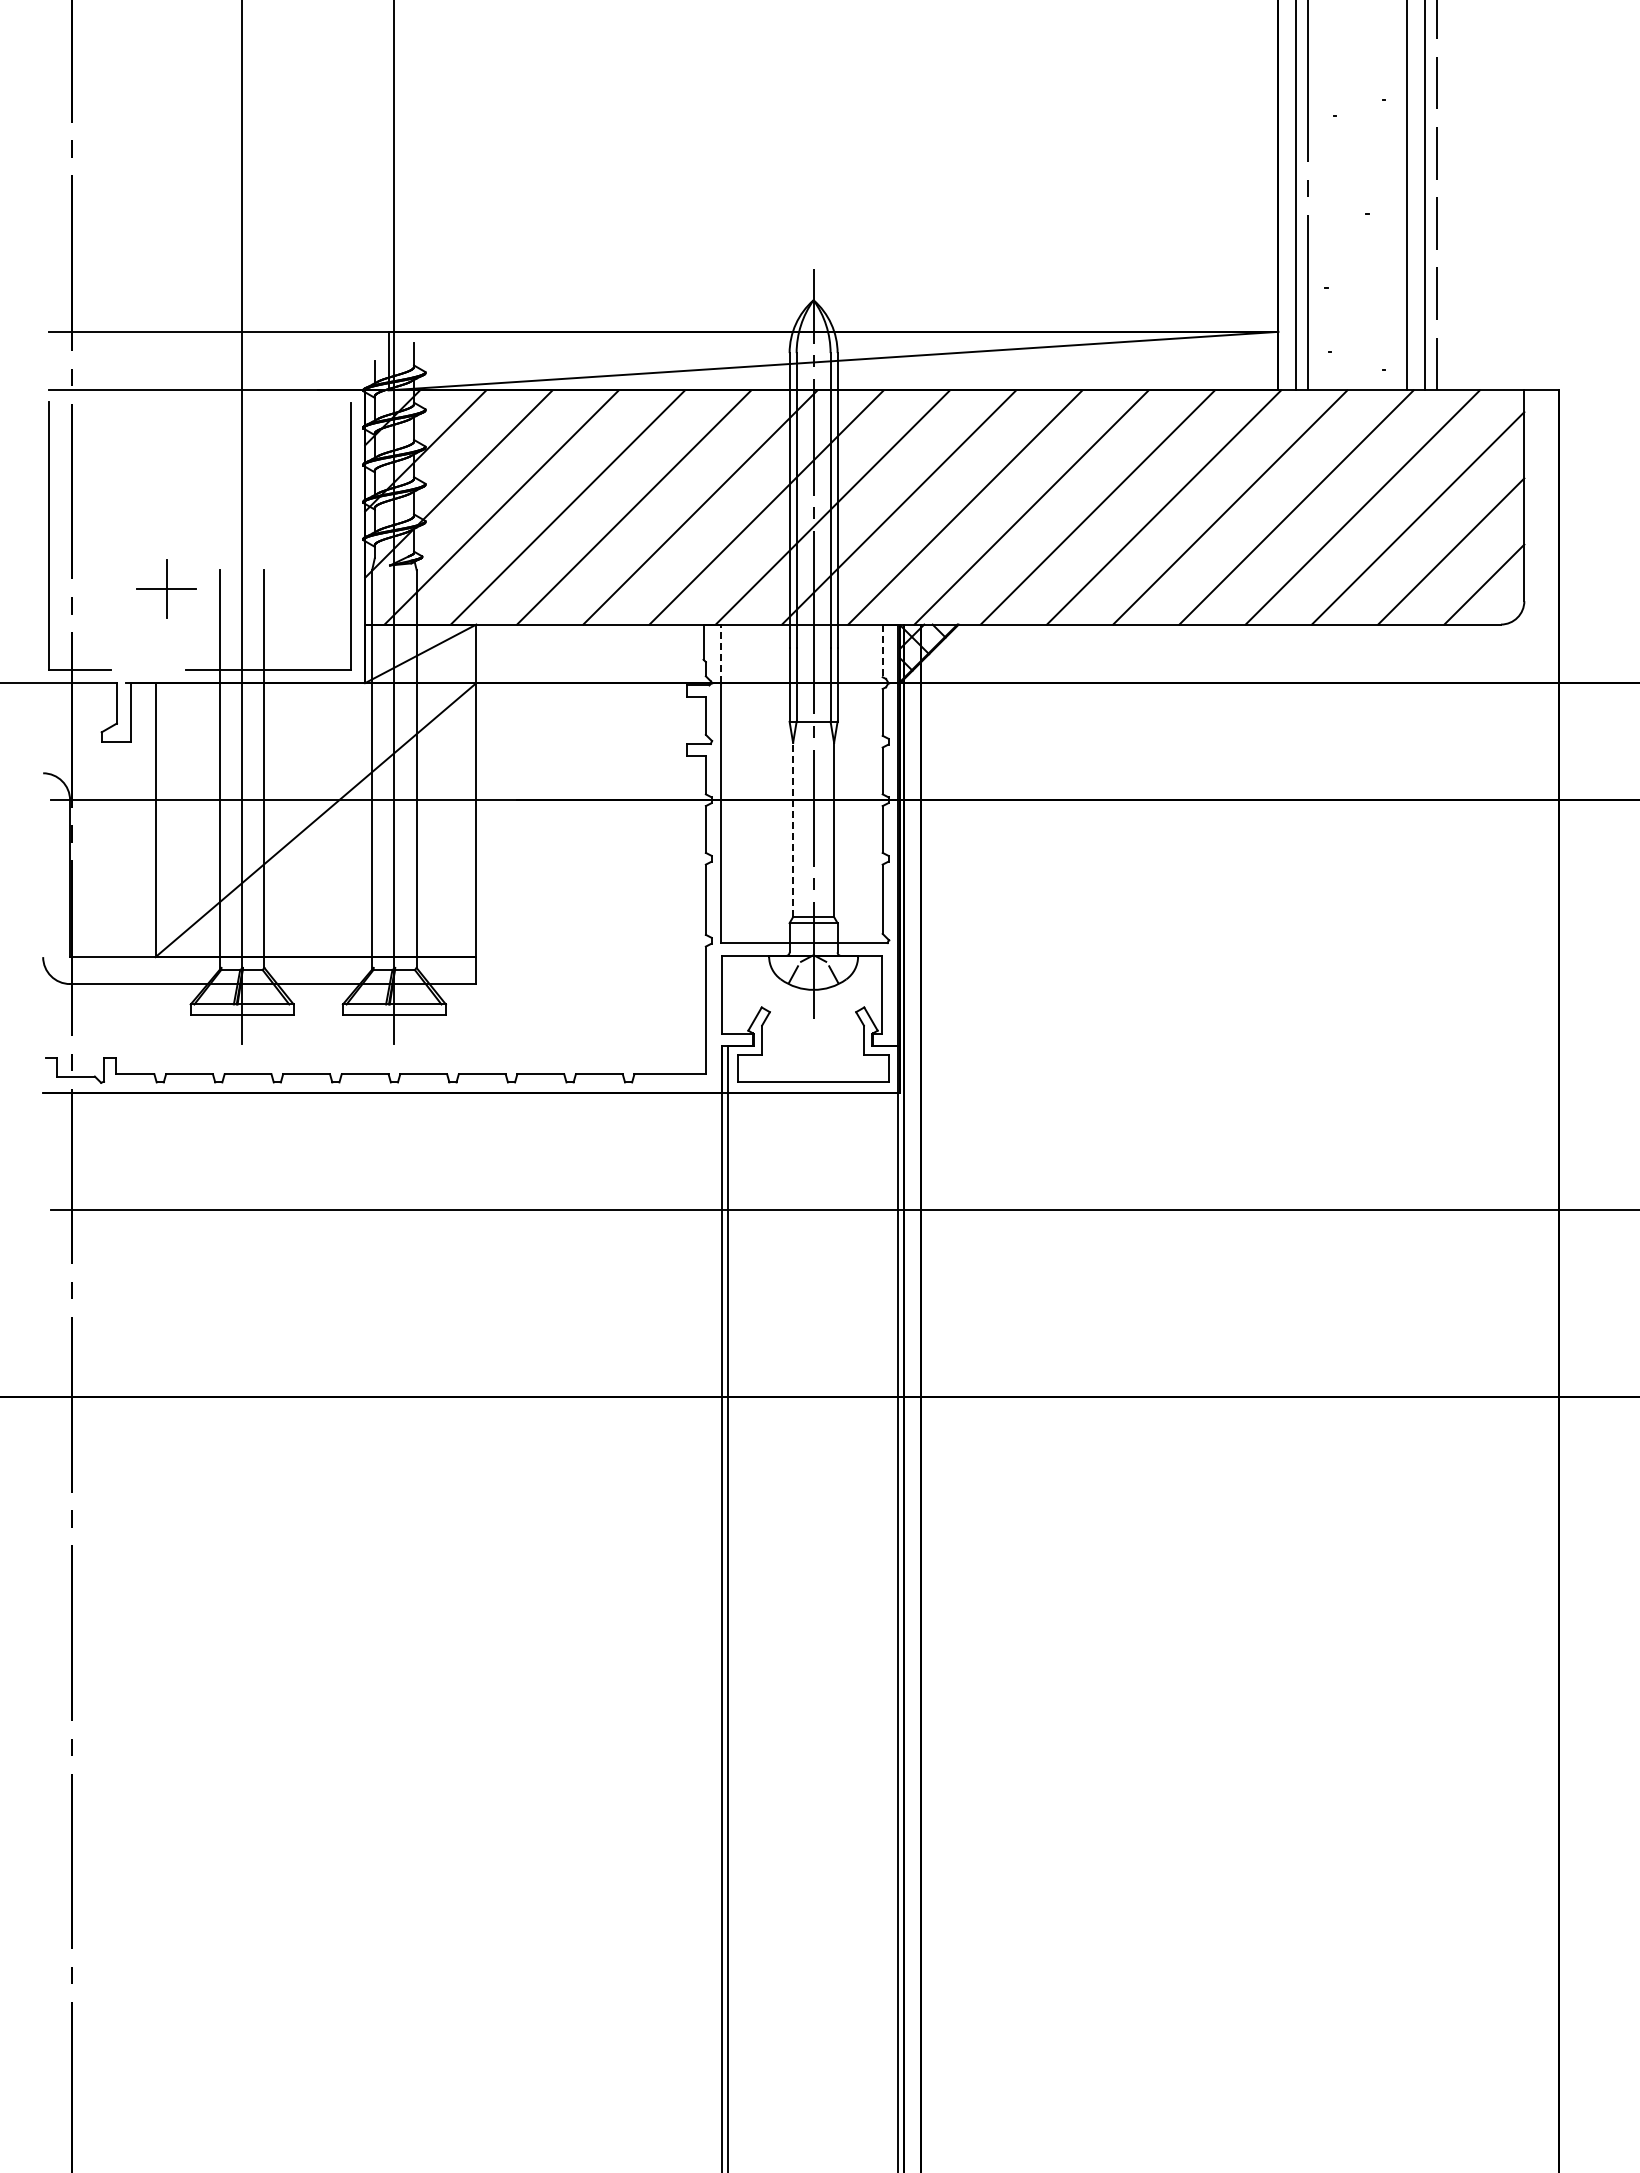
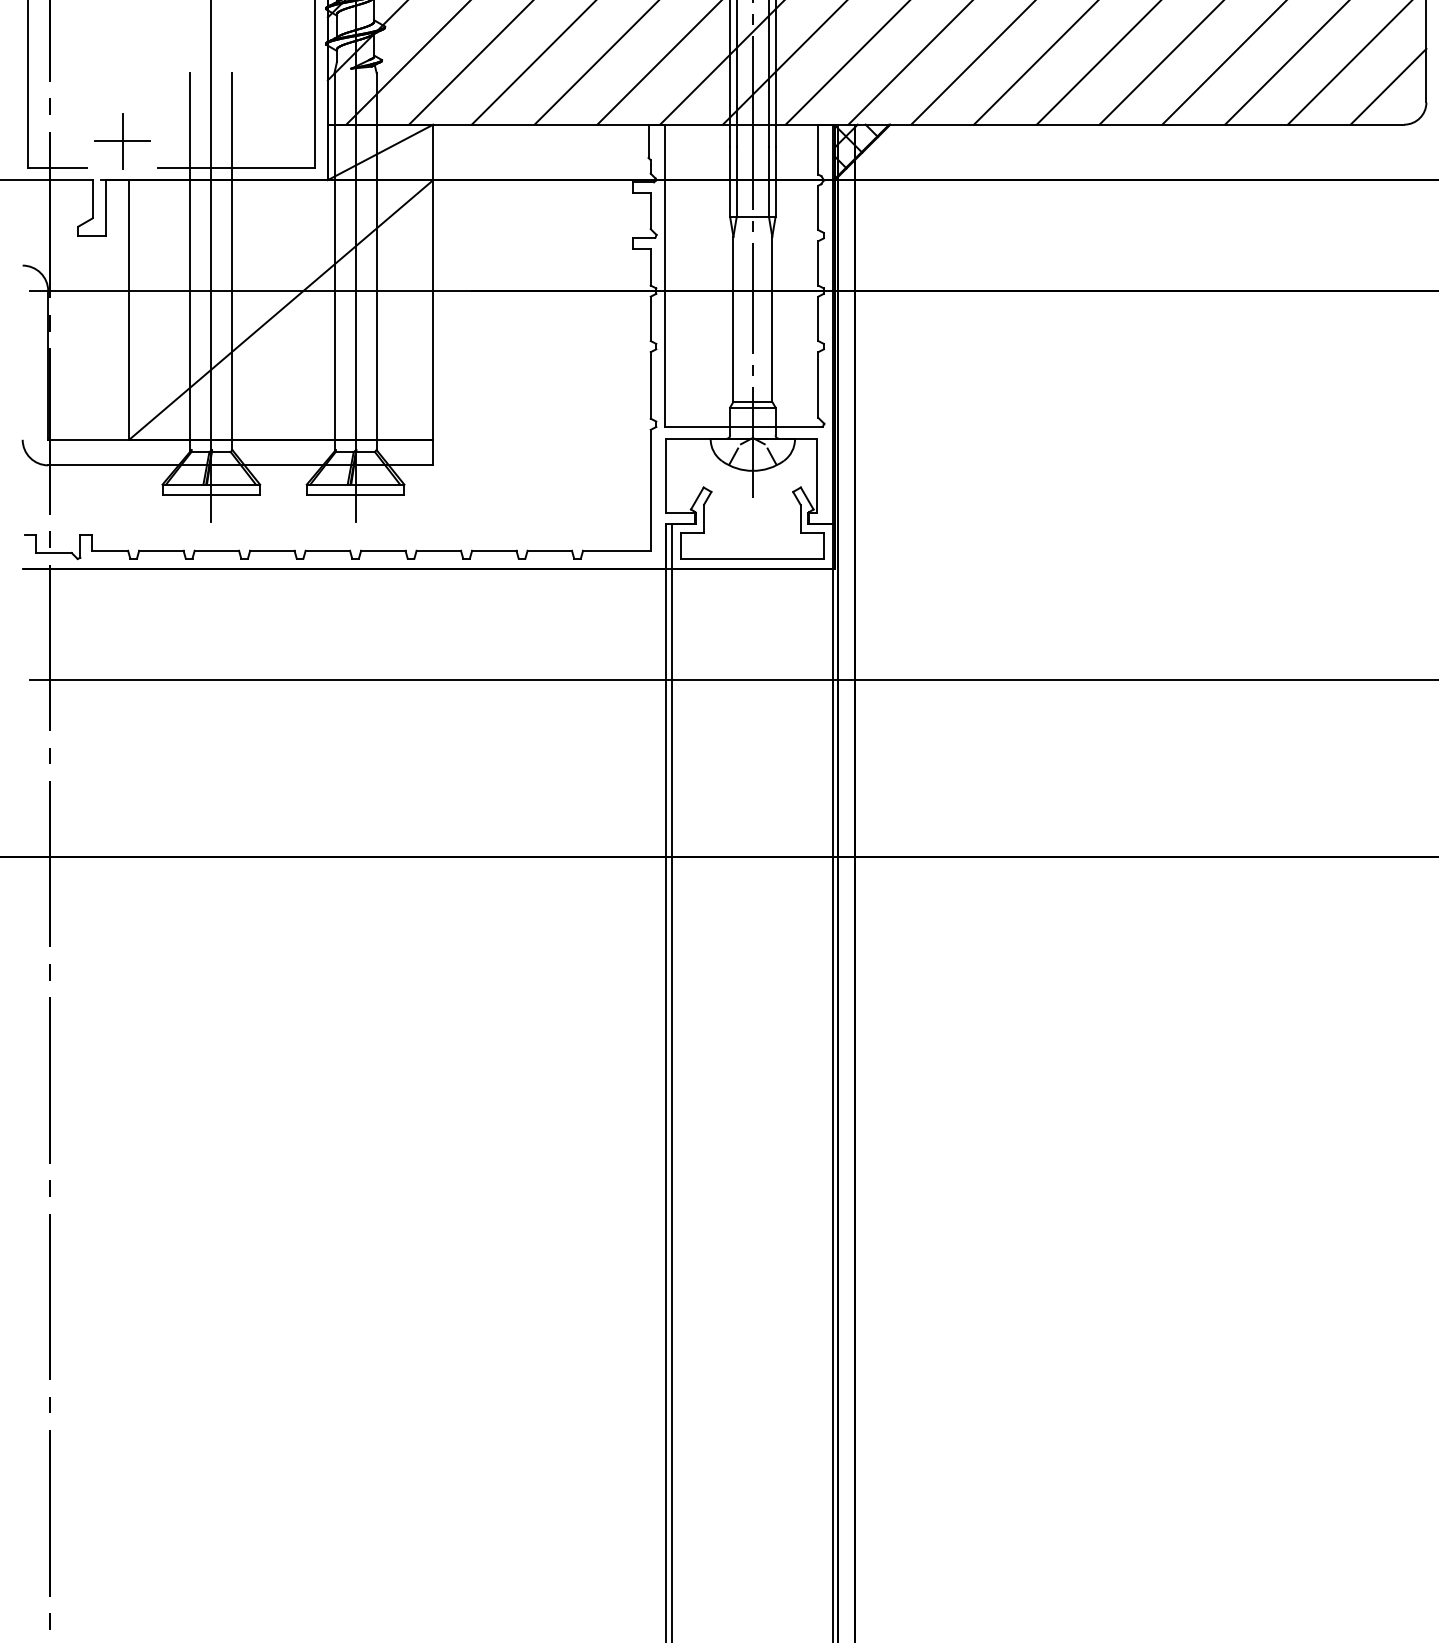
part: (166, 588) -> (122, 140), moved
line: (882, 651) -> (818, 150), dashed -> solid
line: (721, 653) -> (665, 152), dashed -> solid
line: (793, 829) -> (733, 318), dashed -> solid

